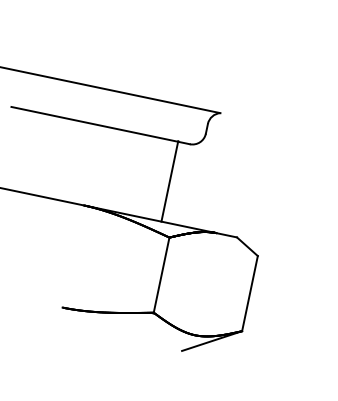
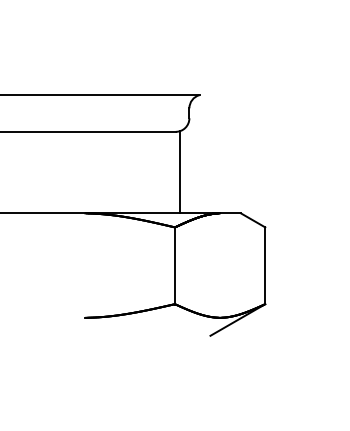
line: (169, 181) -> (179, 172), moved

